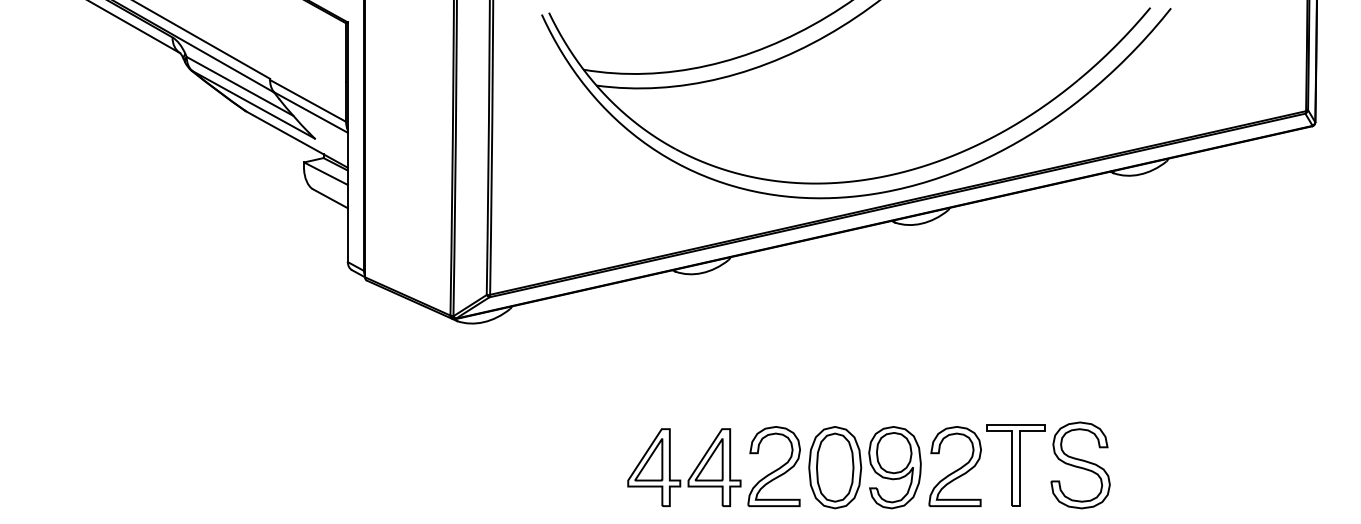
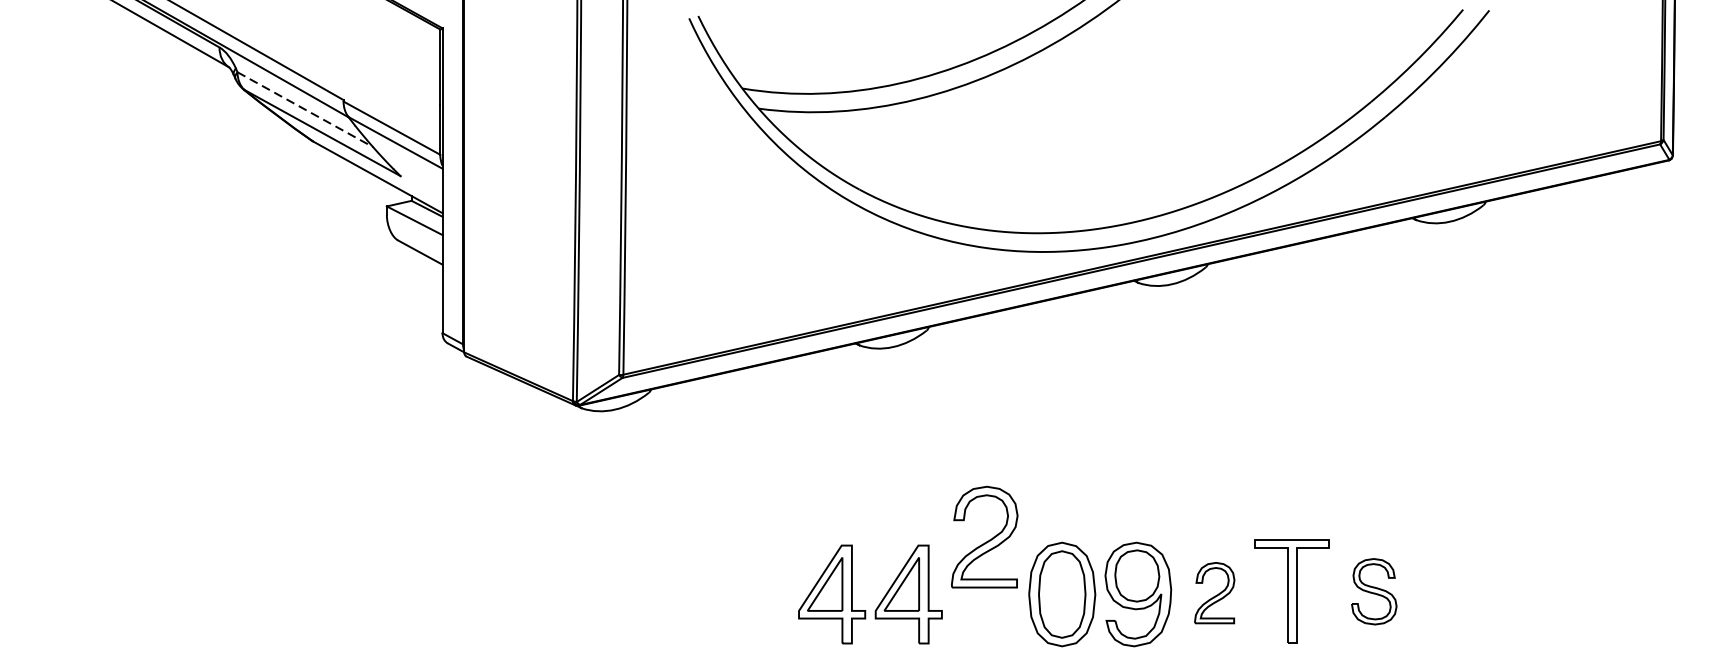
line: (239, 86) -> (304, 109), solid -> dashed
part: (1080, 465) -> (1374, 591), size x0.6
part: (773, 466) -> (983, 537), moved
part: (954, 466) -> (1213, 593), size x0.6

